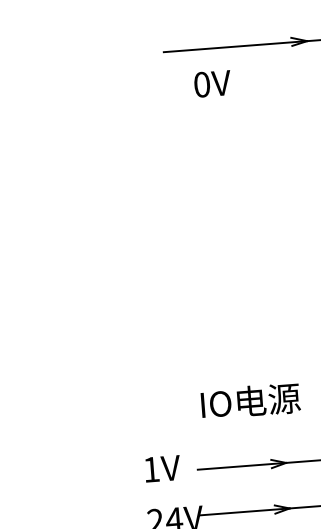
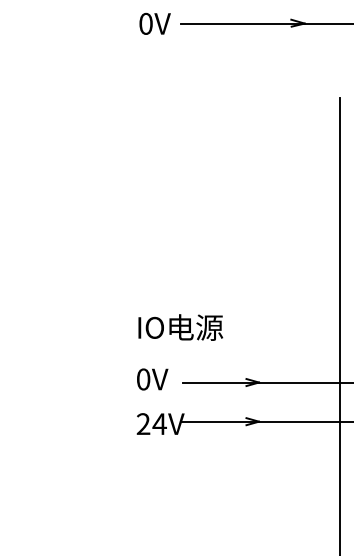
text: (211, 83) -> (154, 23), moved
text: (250, 401) -> (180, 327), moved
text: (151, 469) -> (143, 379), 1V -> 0V

